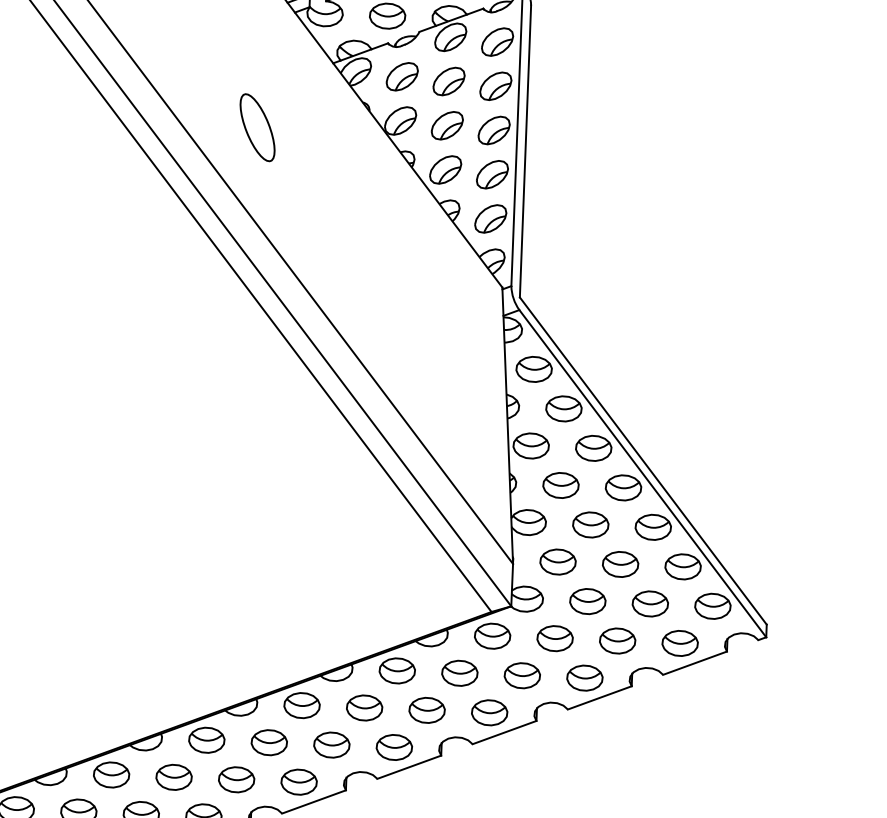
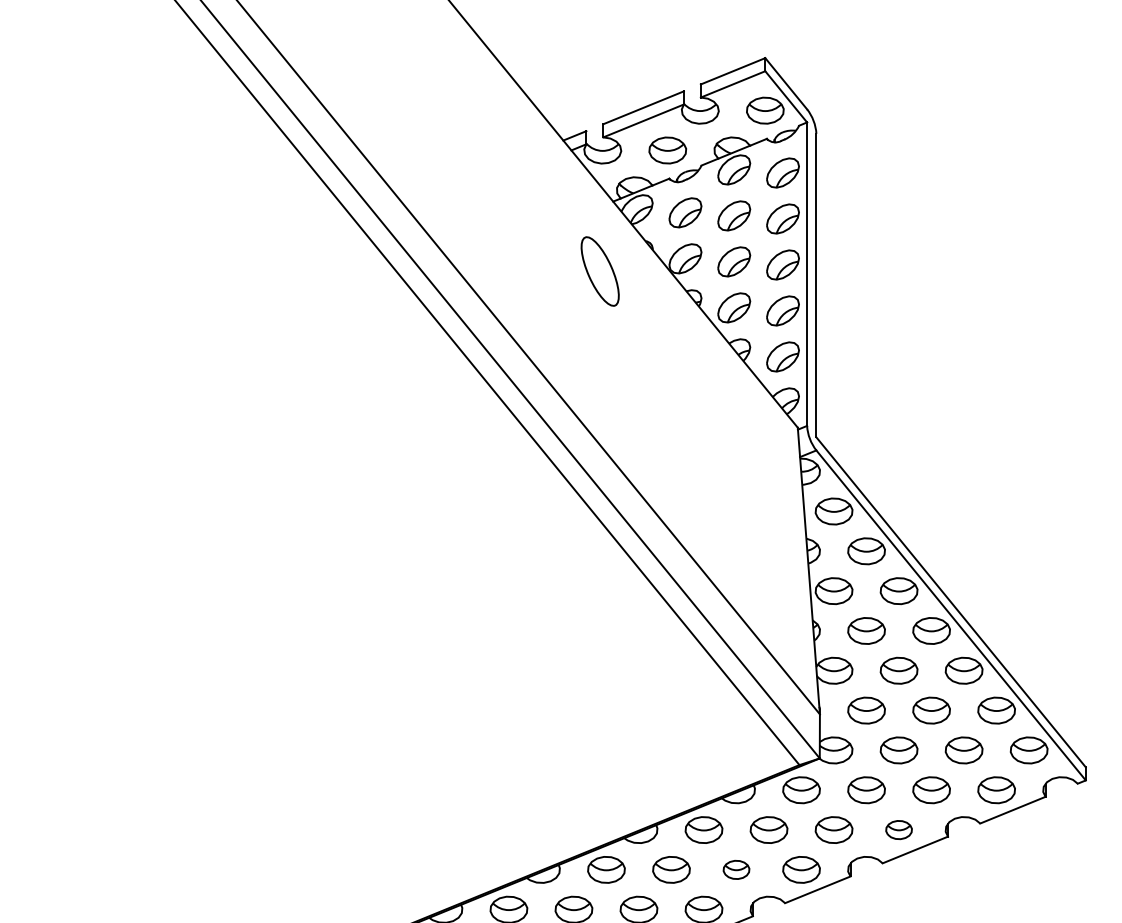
part: (256, 127) -> (599, 271), moved
part: (584, 677) -> (898, 829), size x0.7
part: (427, 710) -> (736, 869), size x0.7

